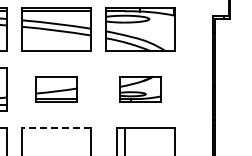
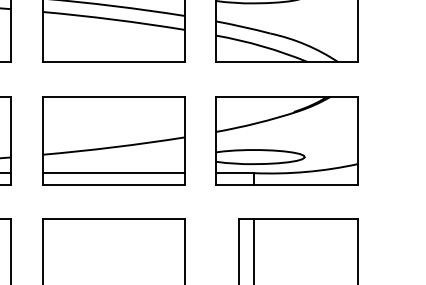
part: (56, 89) -> (114, 140), size x1.67
part: (140, 89) -> (286, 140), size x1.67
line: (56, 127) -> (114, 218), dashed -> solid

